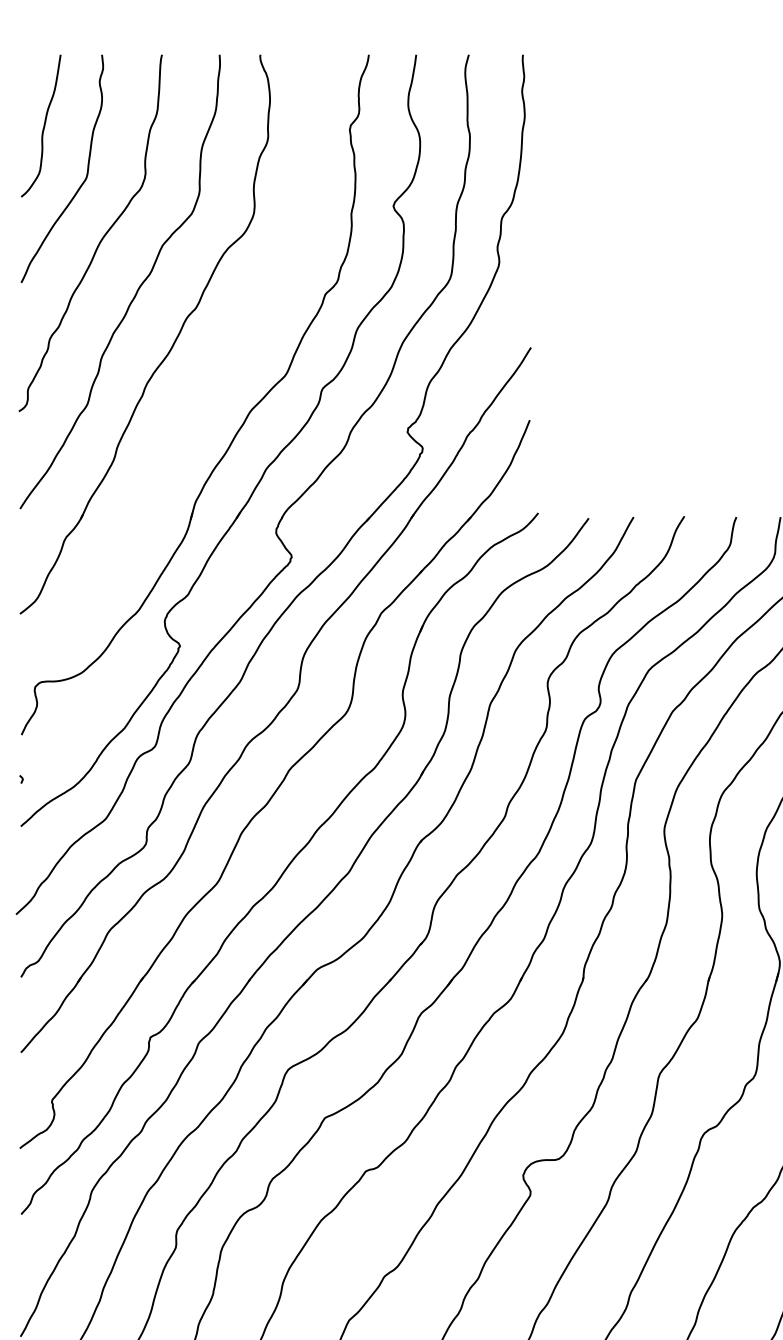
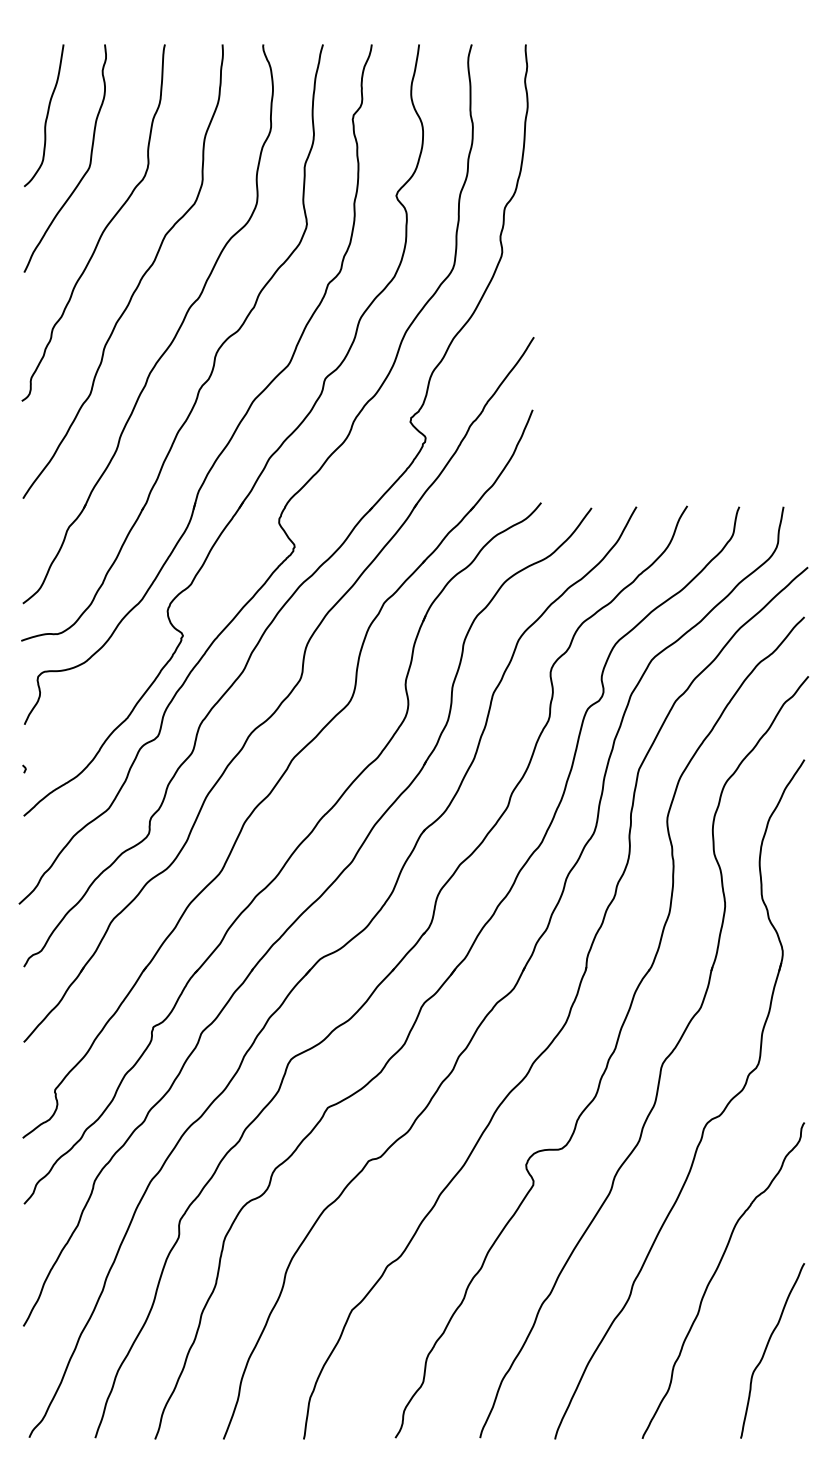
part: (211, 365) -> (214, 355), added

